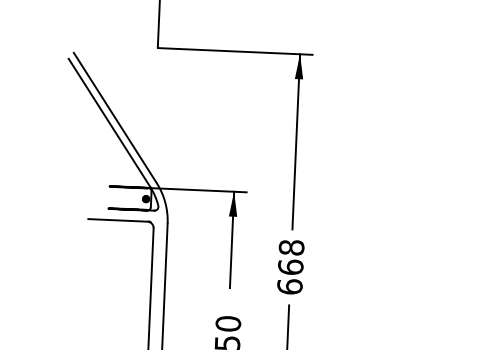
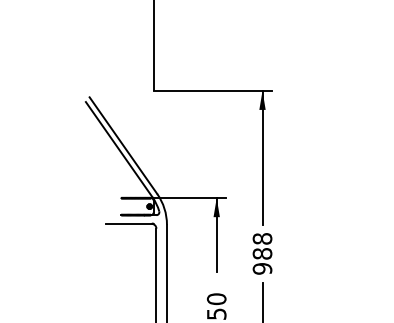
text: (290, 275) -> (262, 260), 668 -> 988

